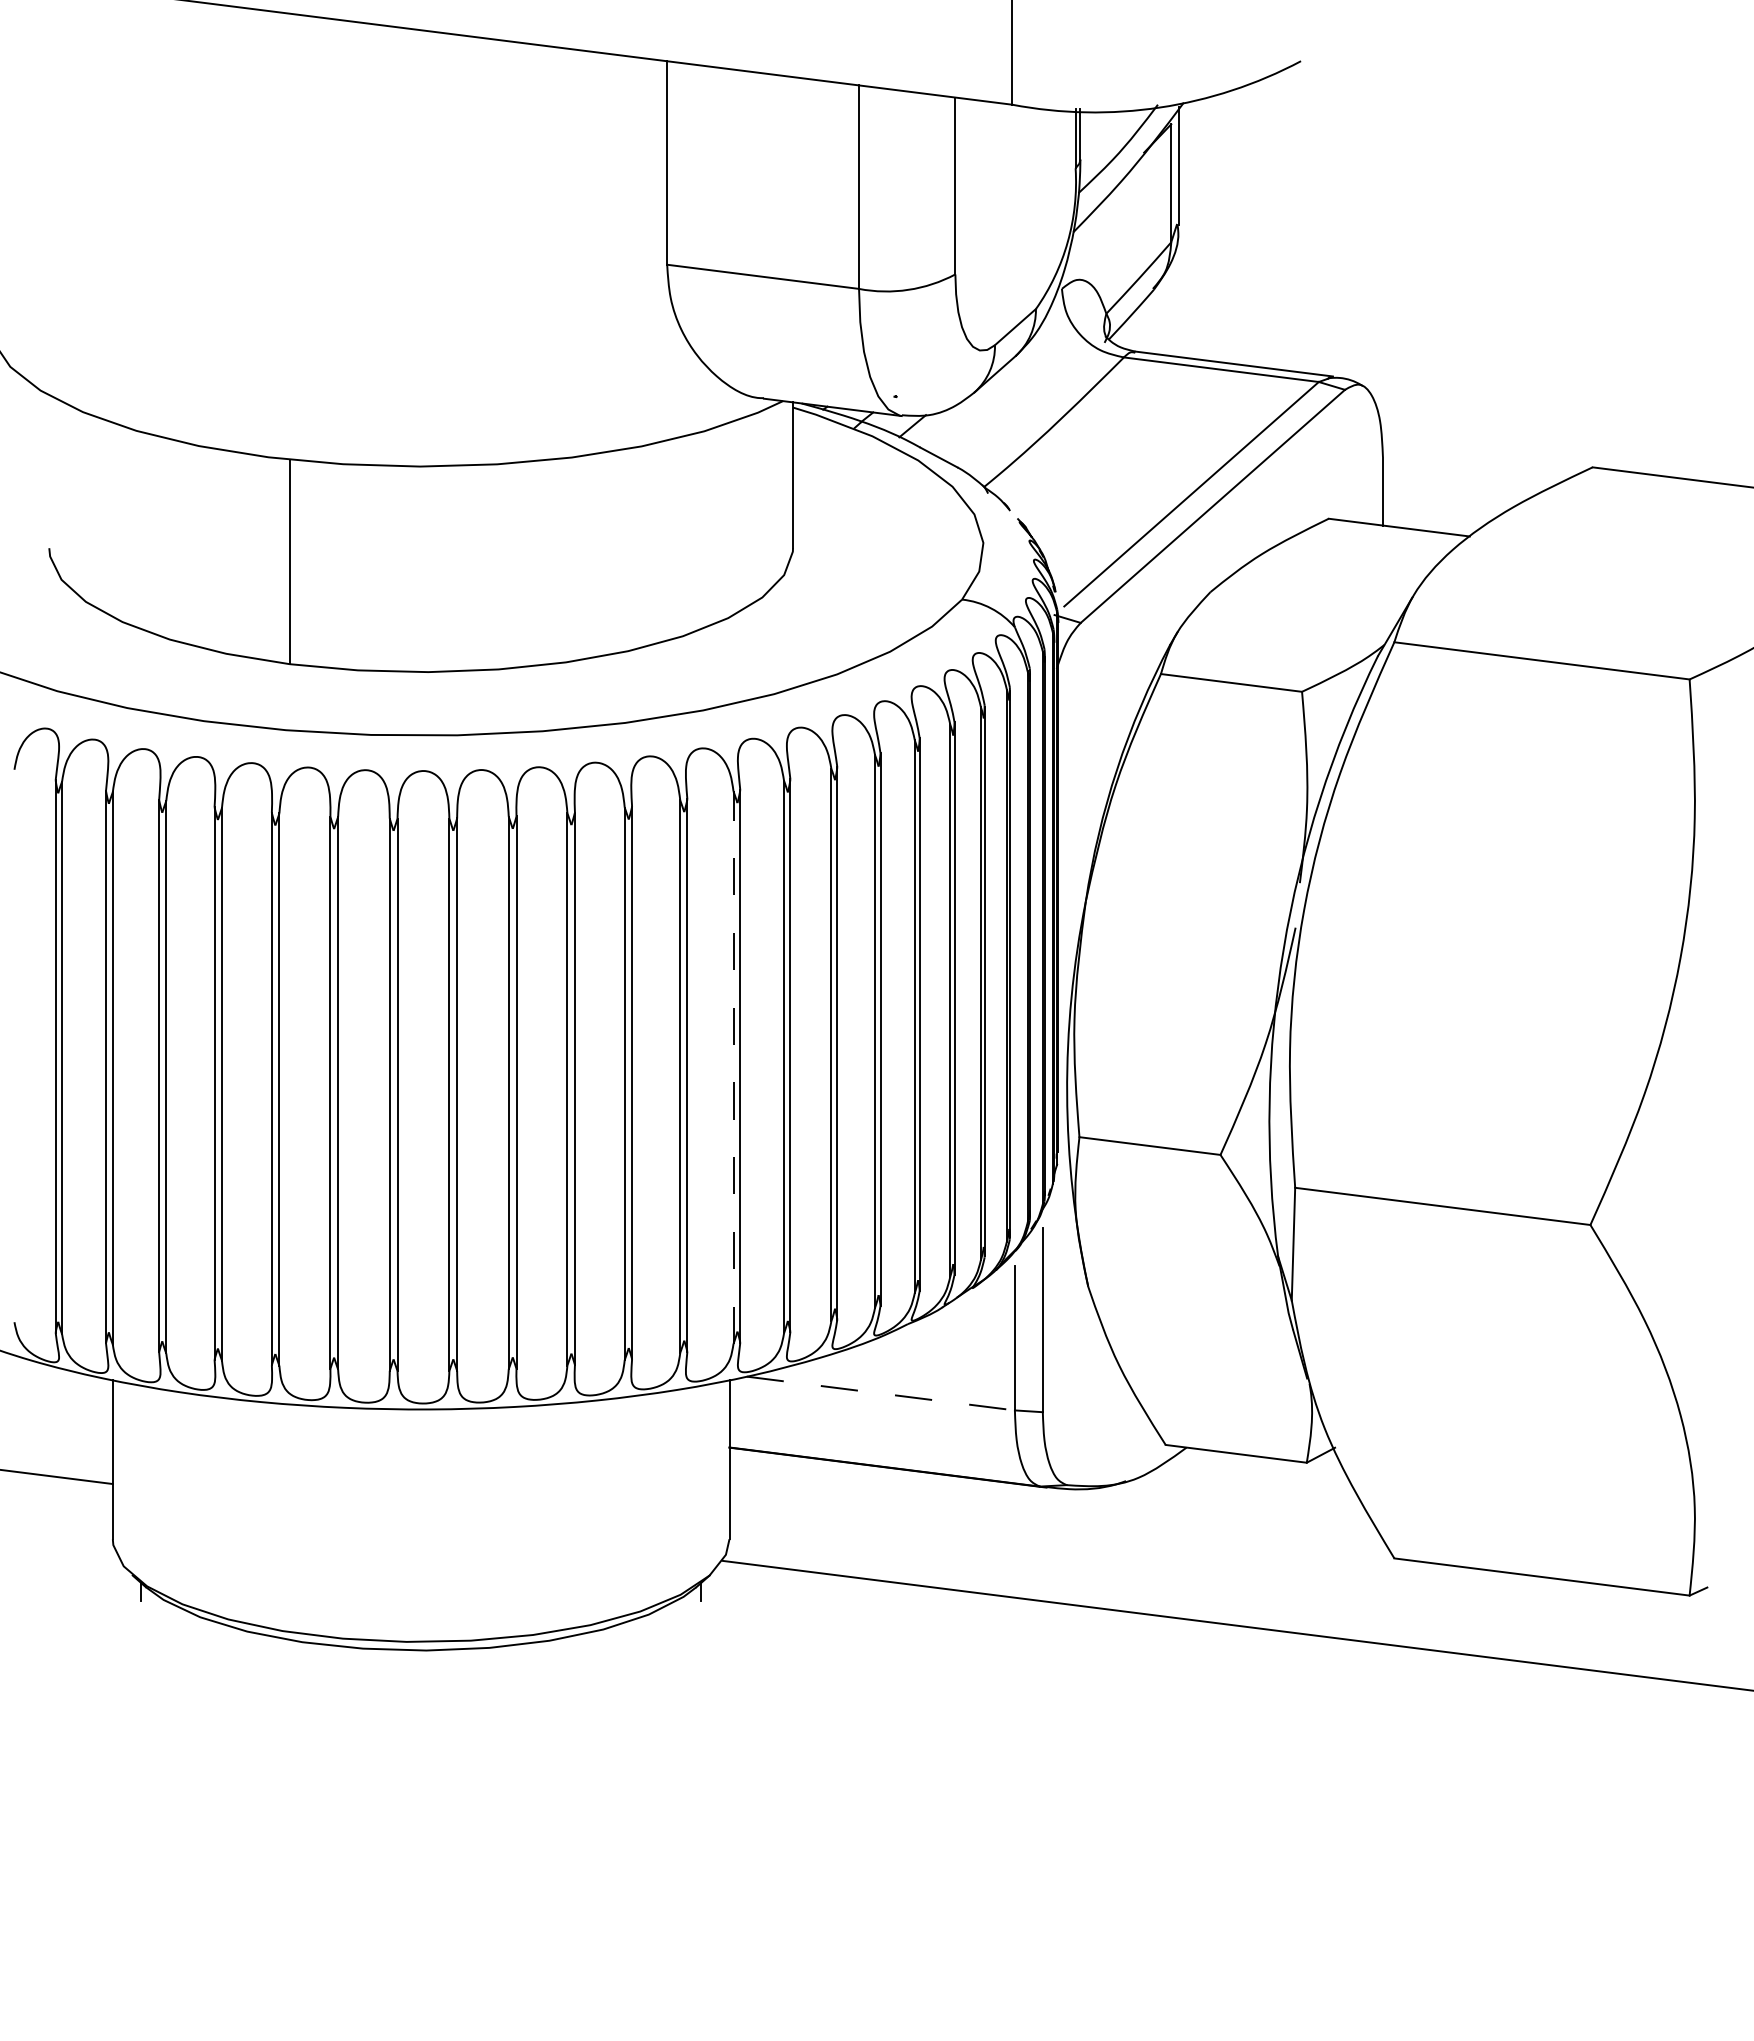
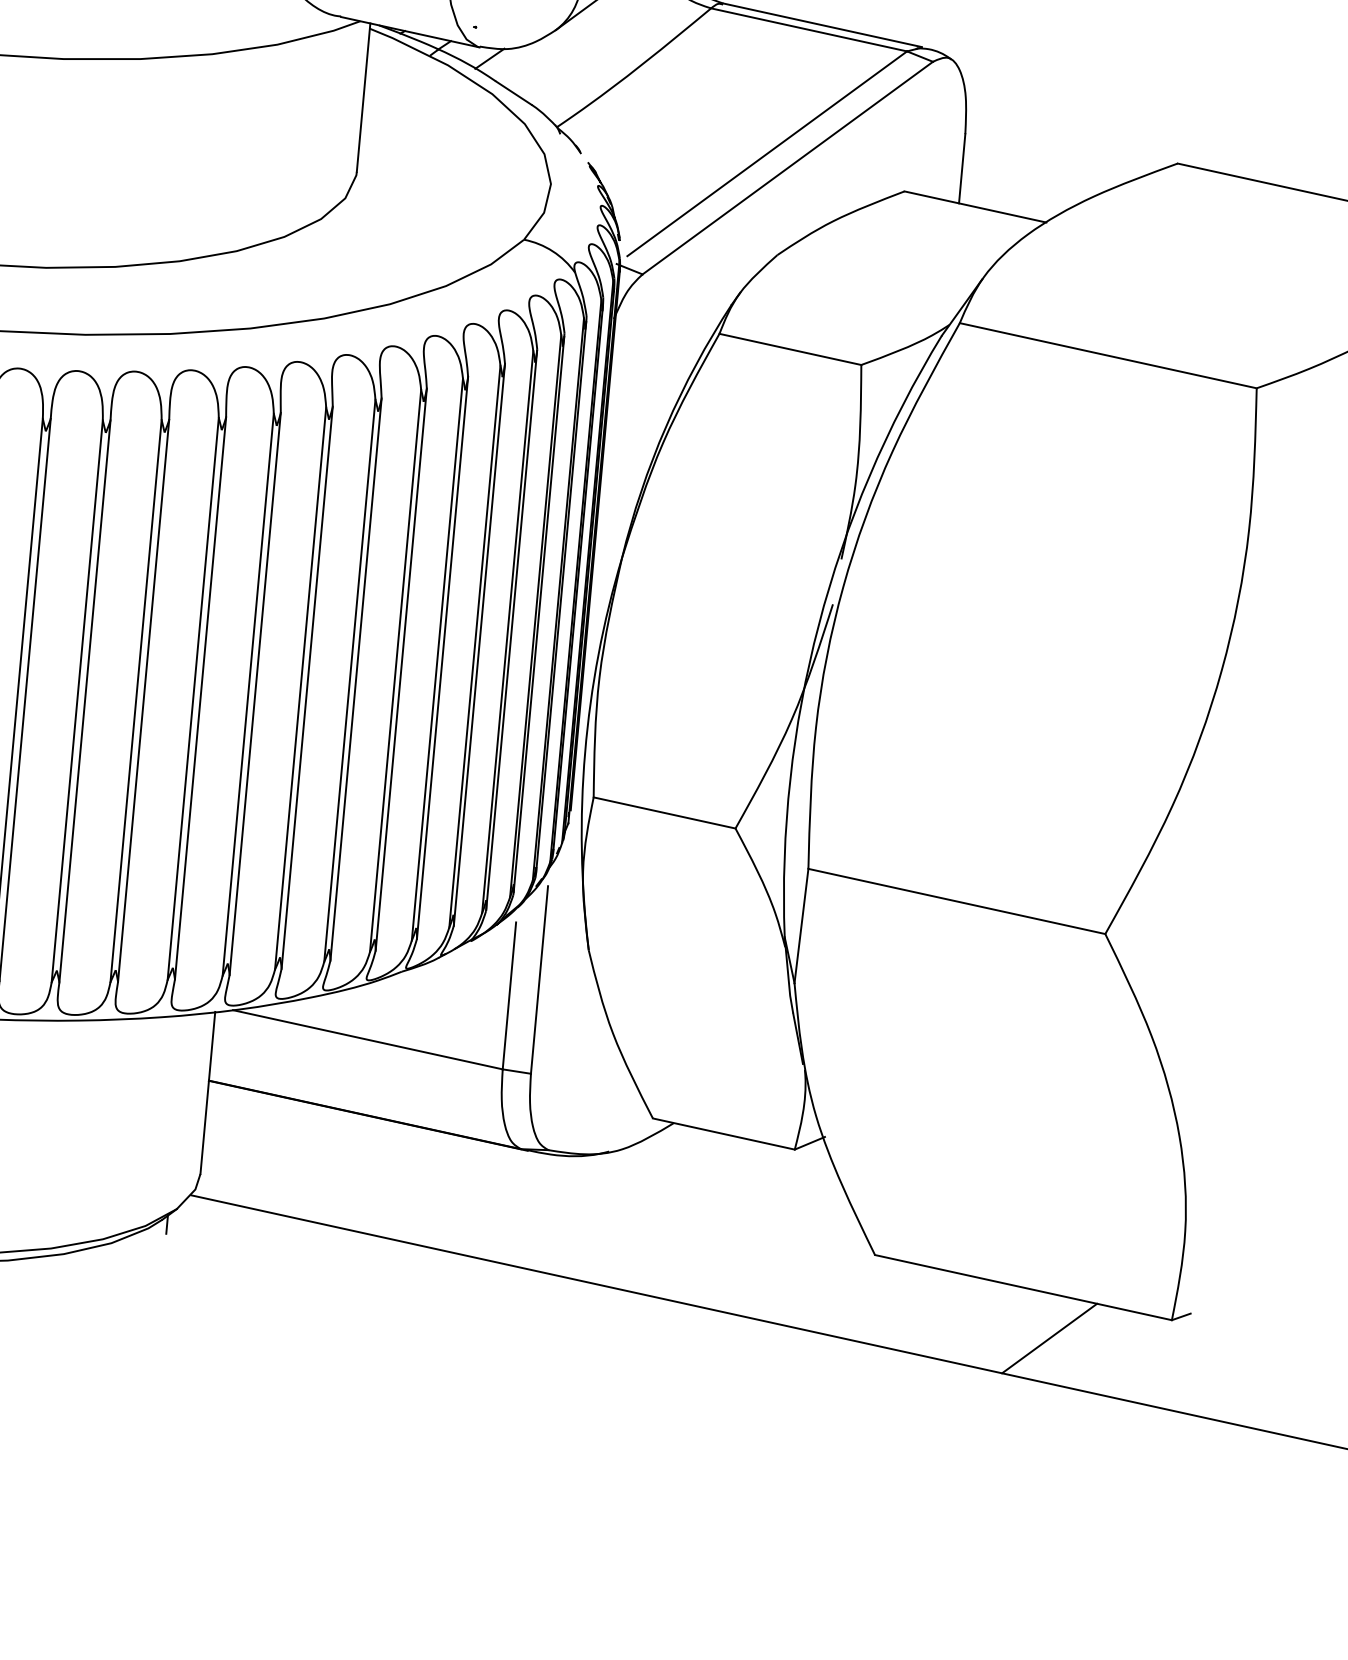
line: (733, 1067) -> (248, 694), dashed -> solid
line: (881, 1393) -> (368, 1039), dashed -> solid
line: (1571, 1624) -> (1049, 1338), added

